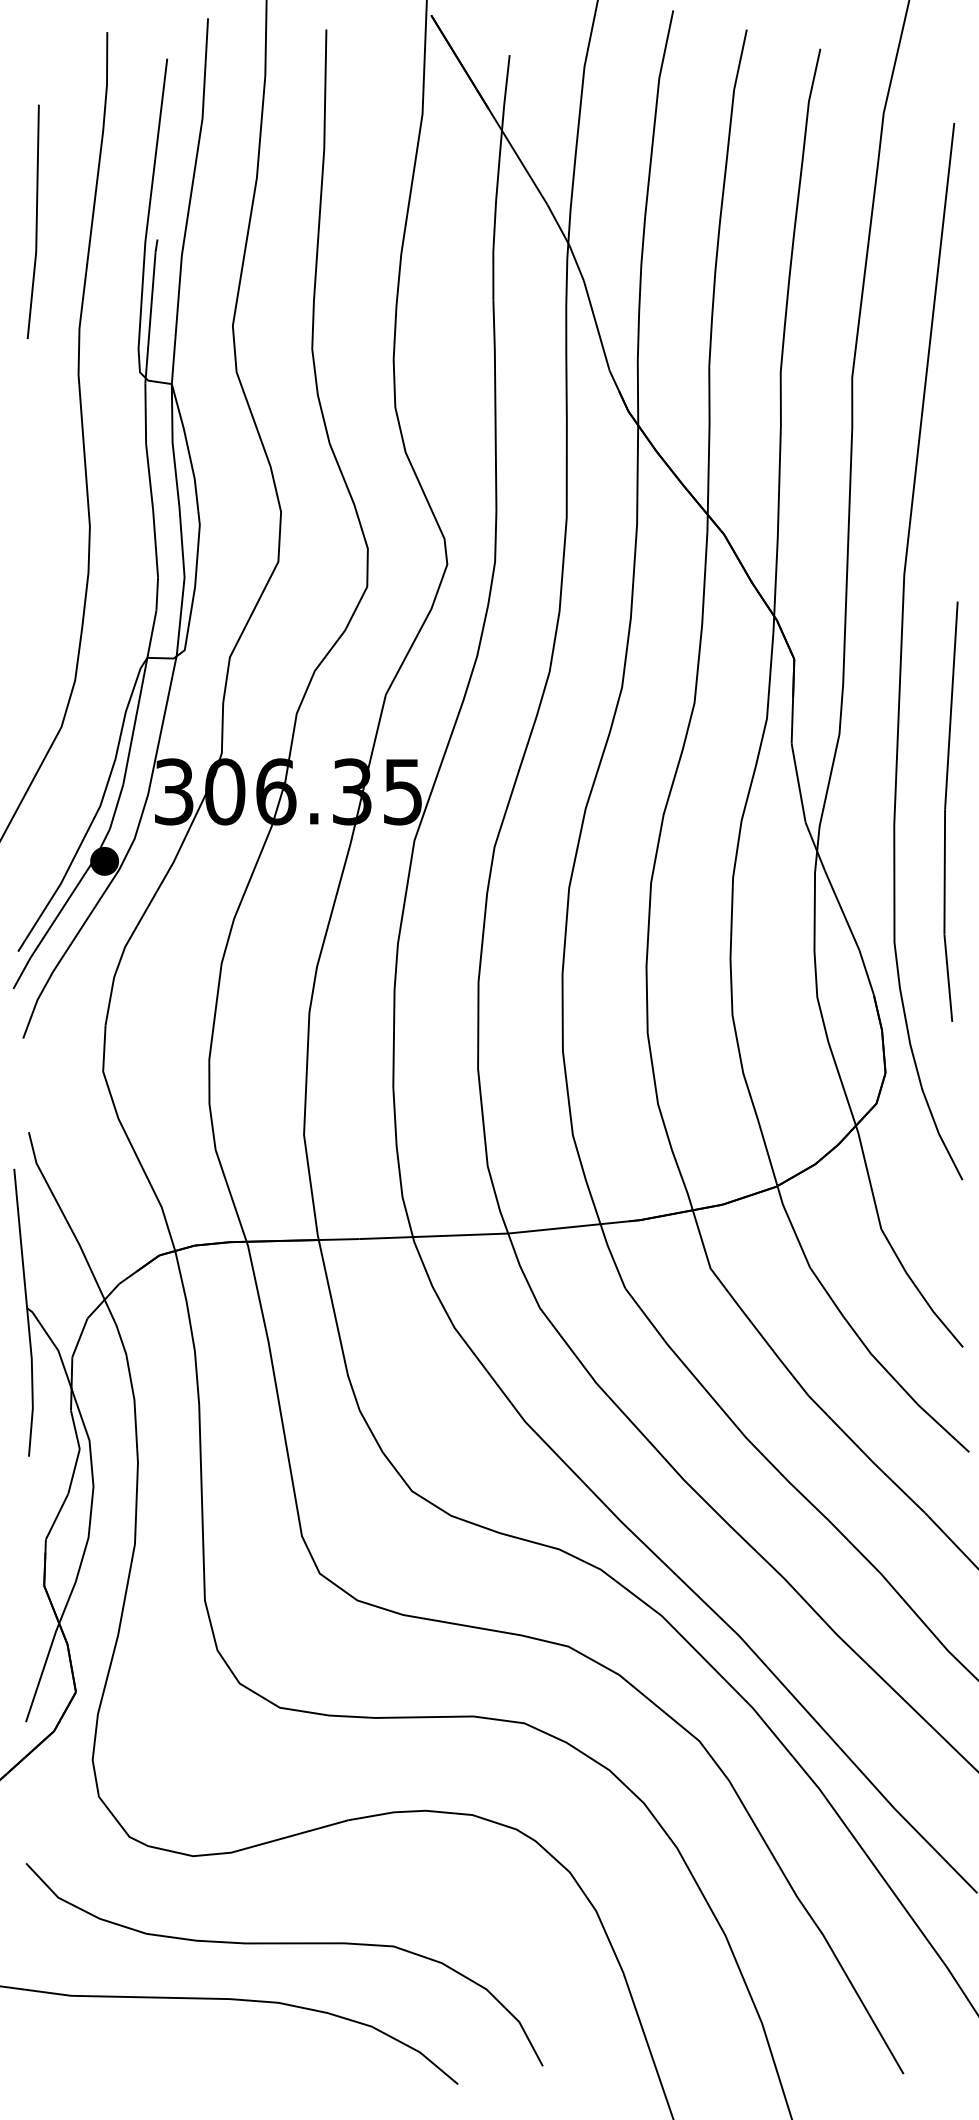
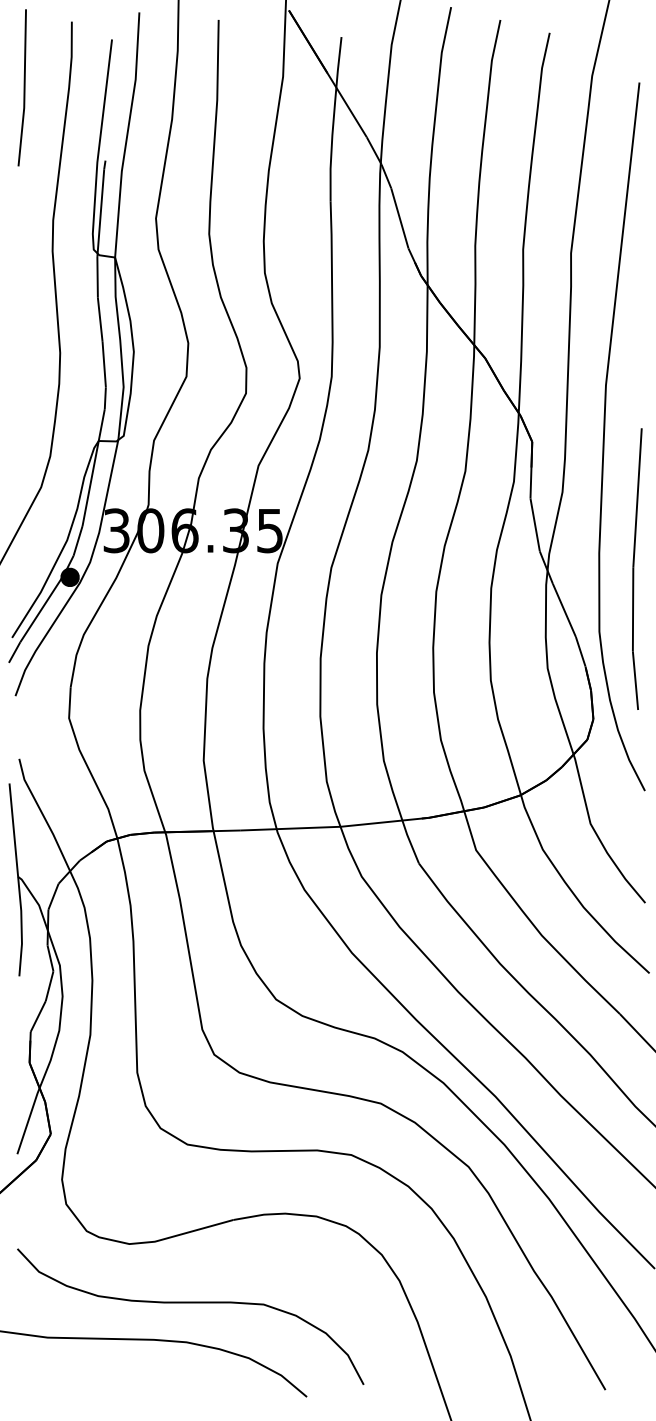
line: (35, 221) -> (23, 87), moved
line: (946, 810) -> (634, 568), moved

